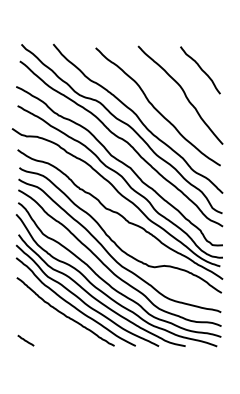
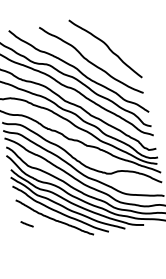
curve: (200, 69) -> (115, 28), removed
line: (25, 340) -> (26, 224), moved

